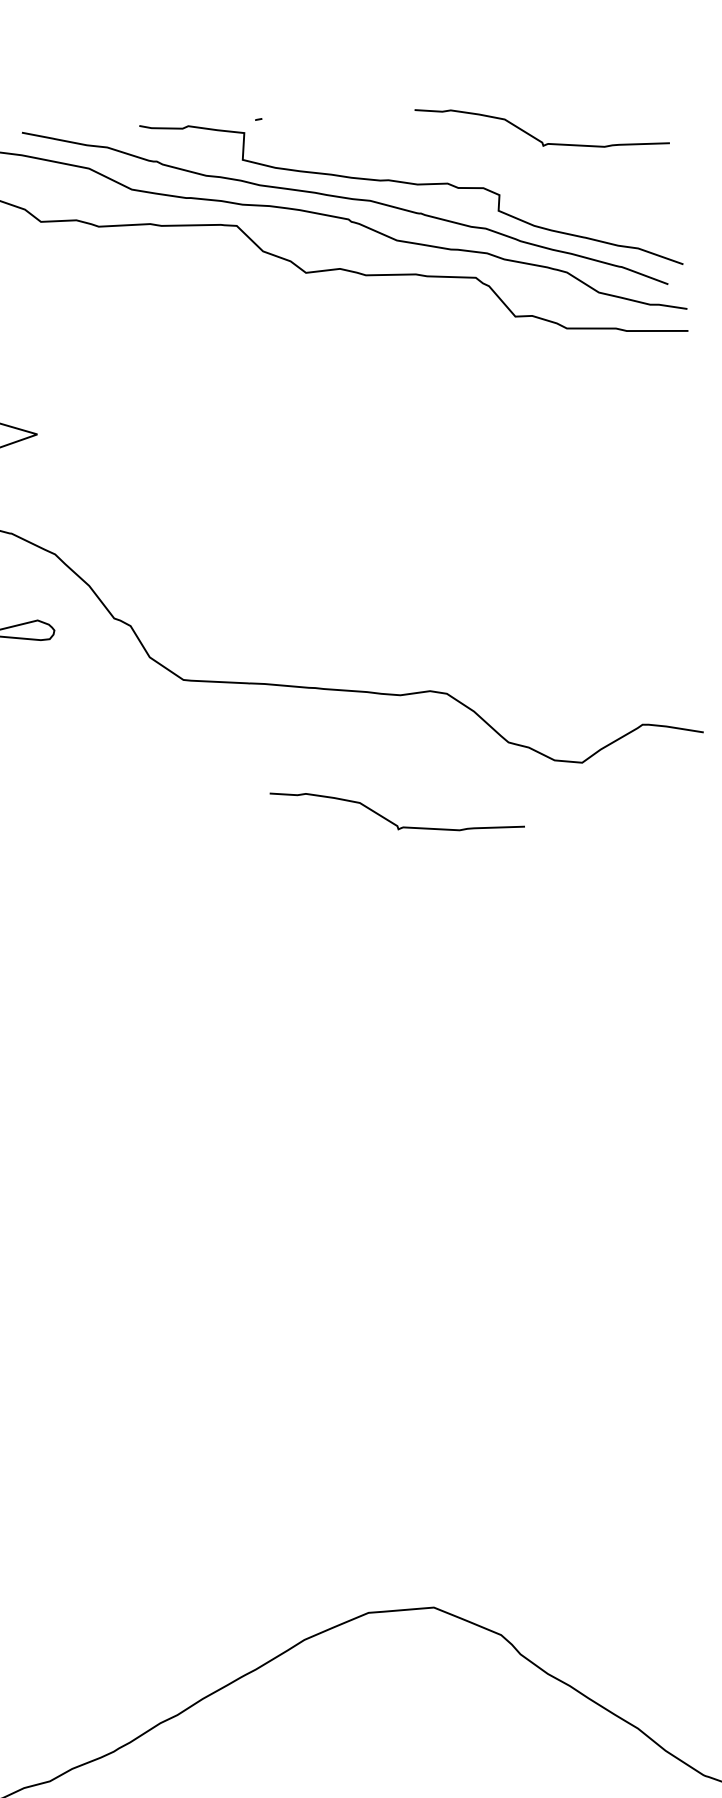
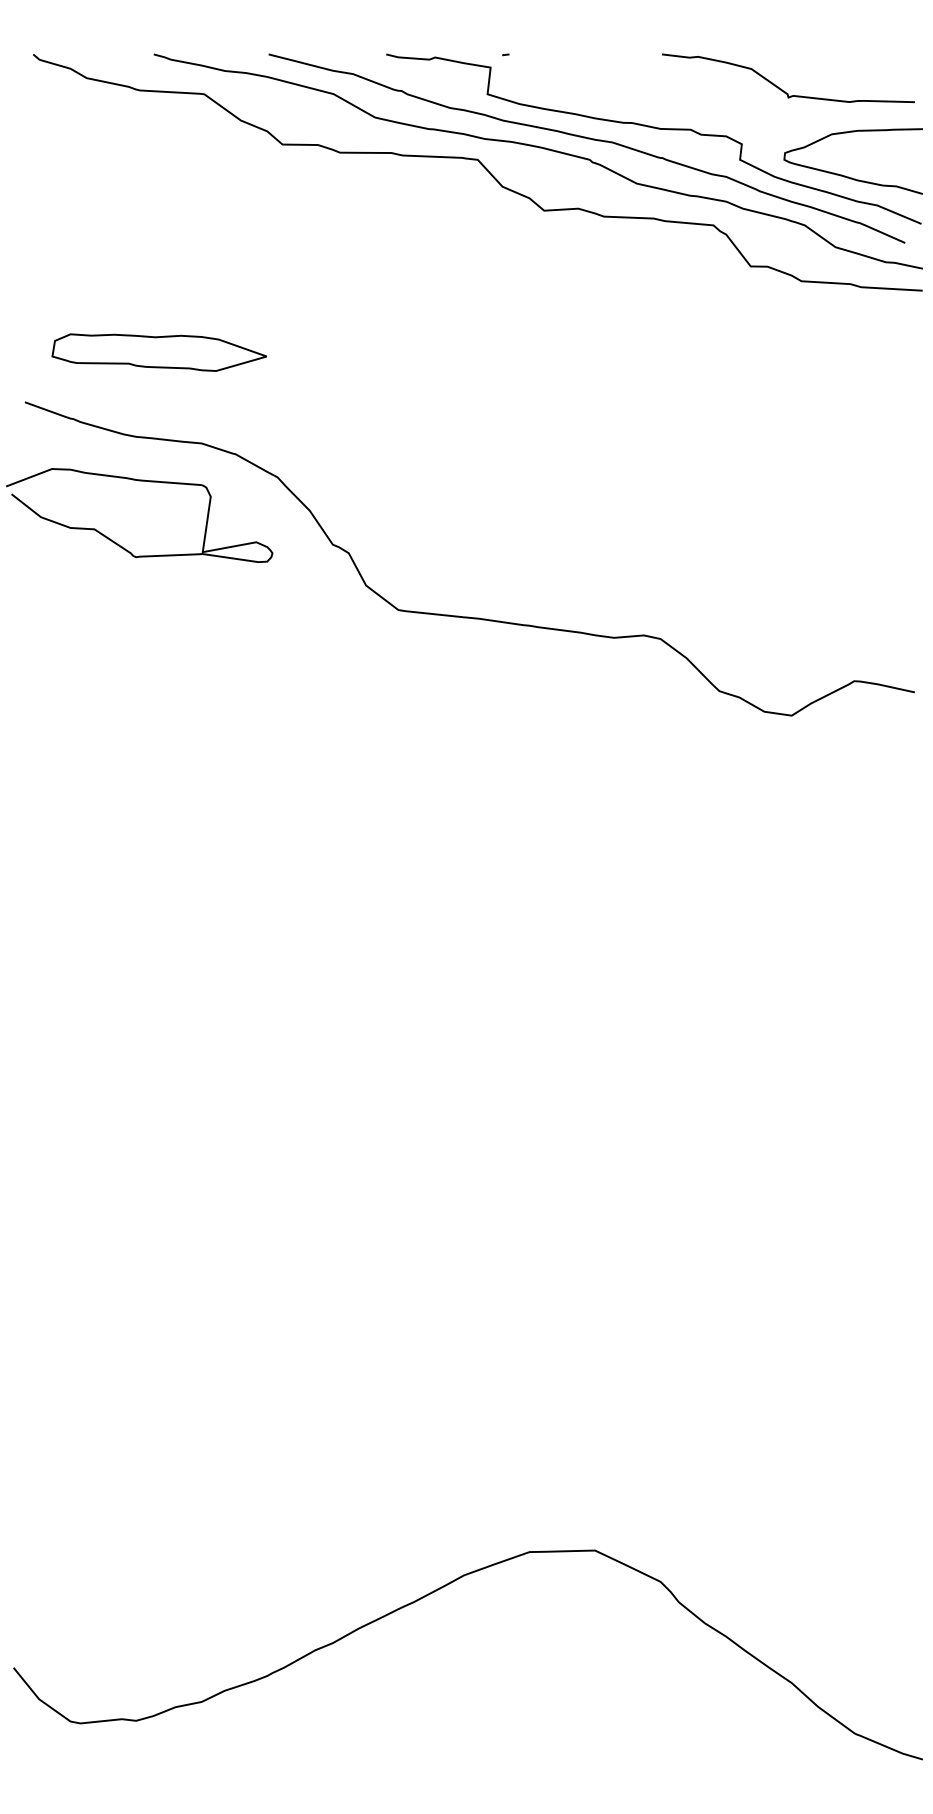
curve: (607, 221) -> (848, 176), added
curve: (390, 820) -> (597, 762), removed

